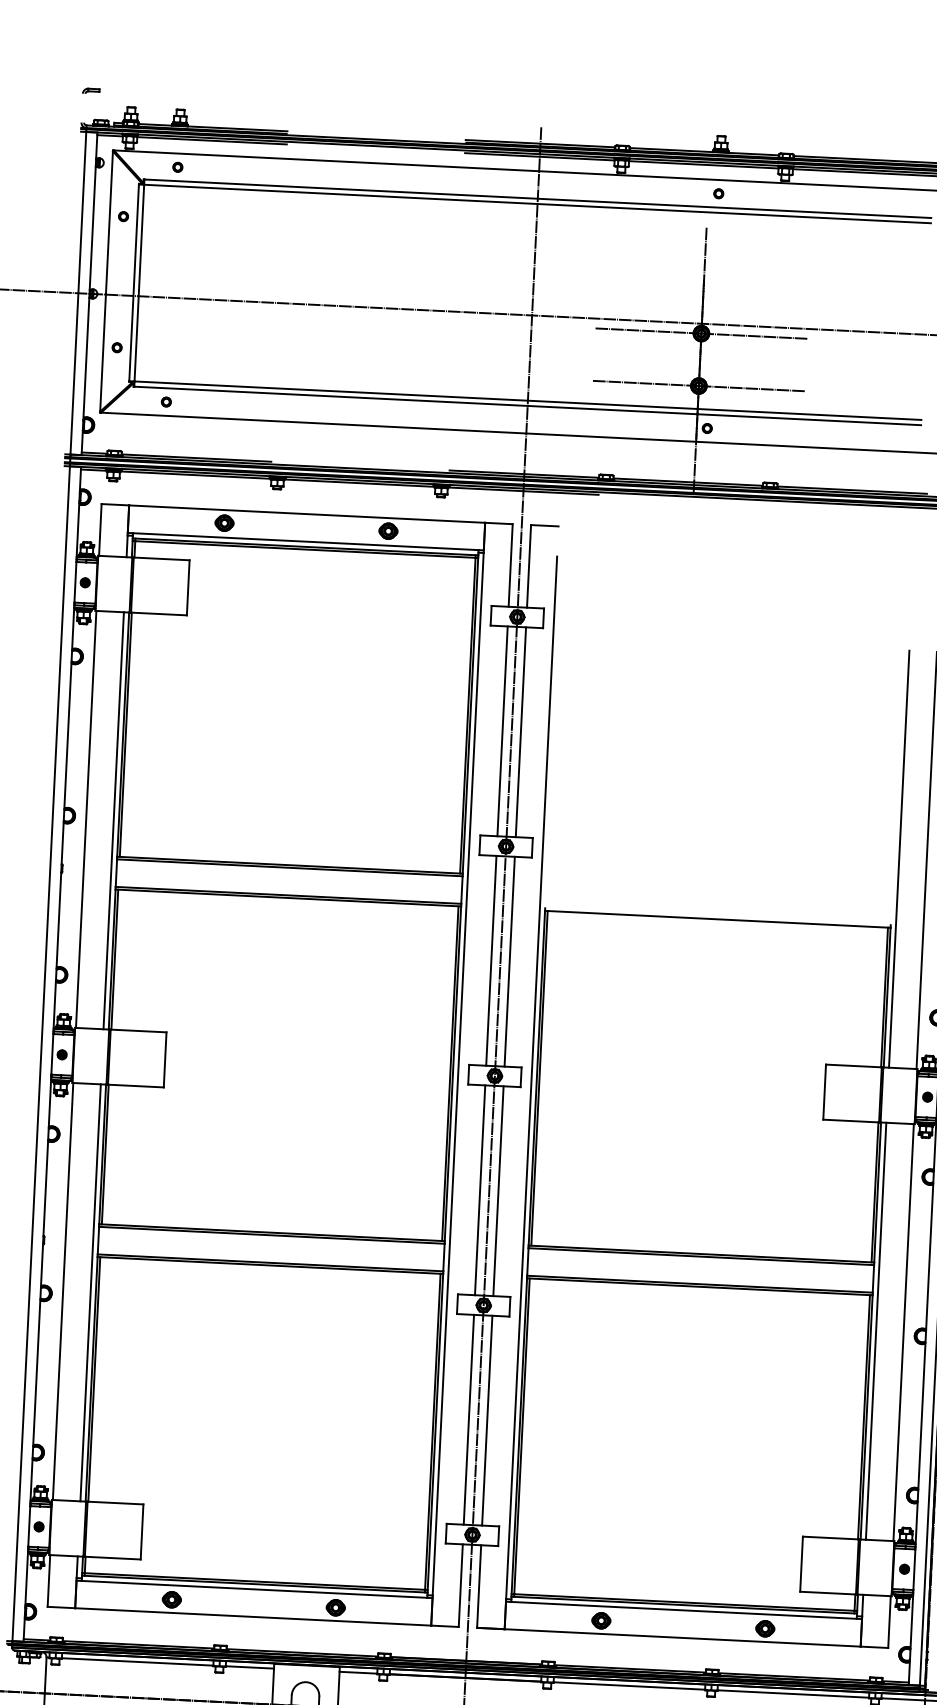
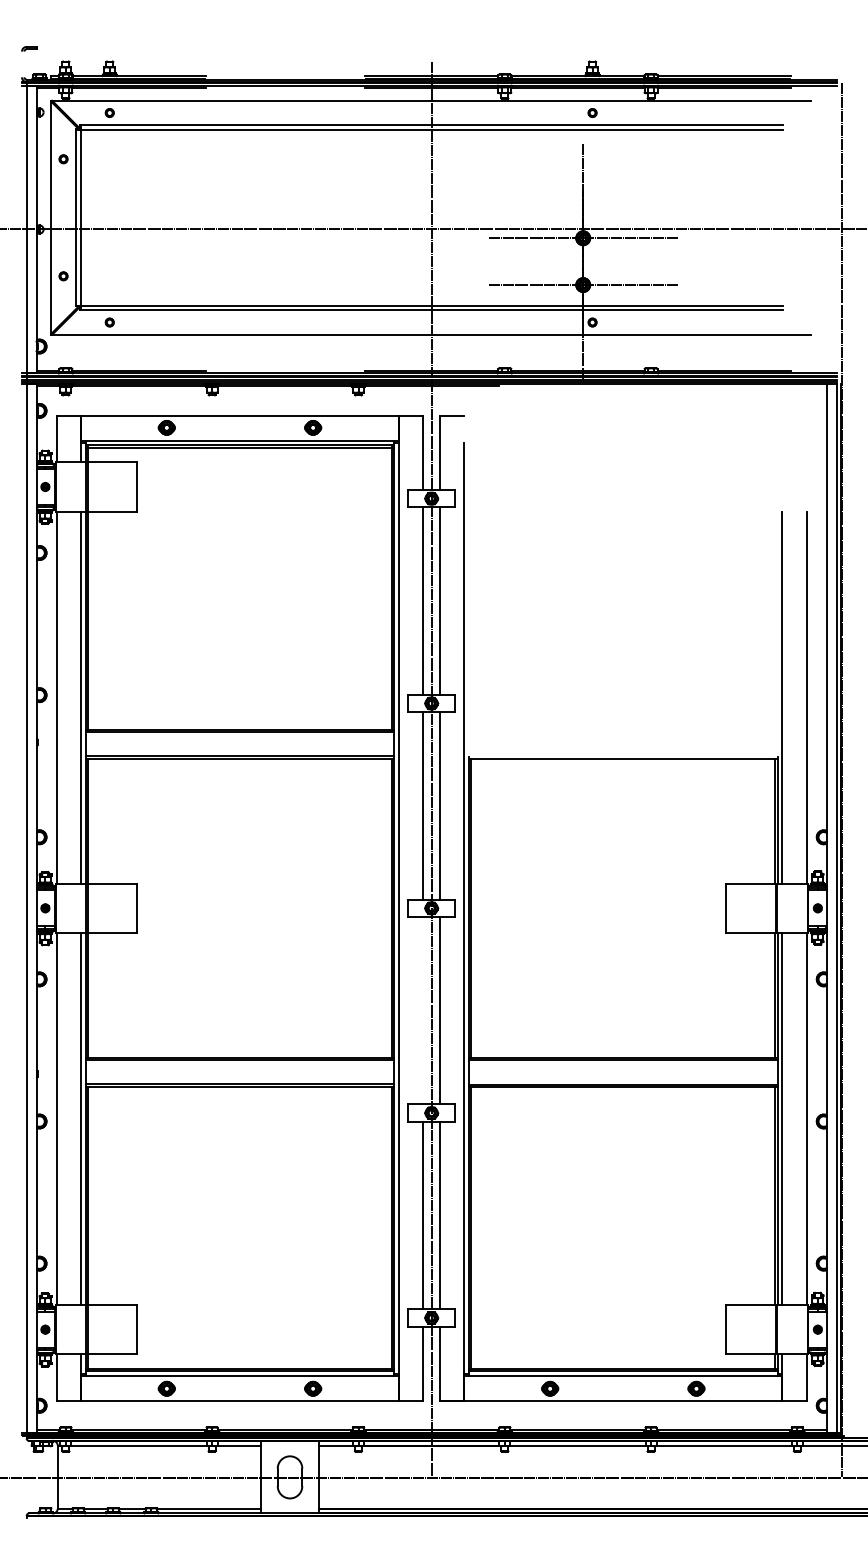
line: (480, 1190) -> (423, 1010), removed

